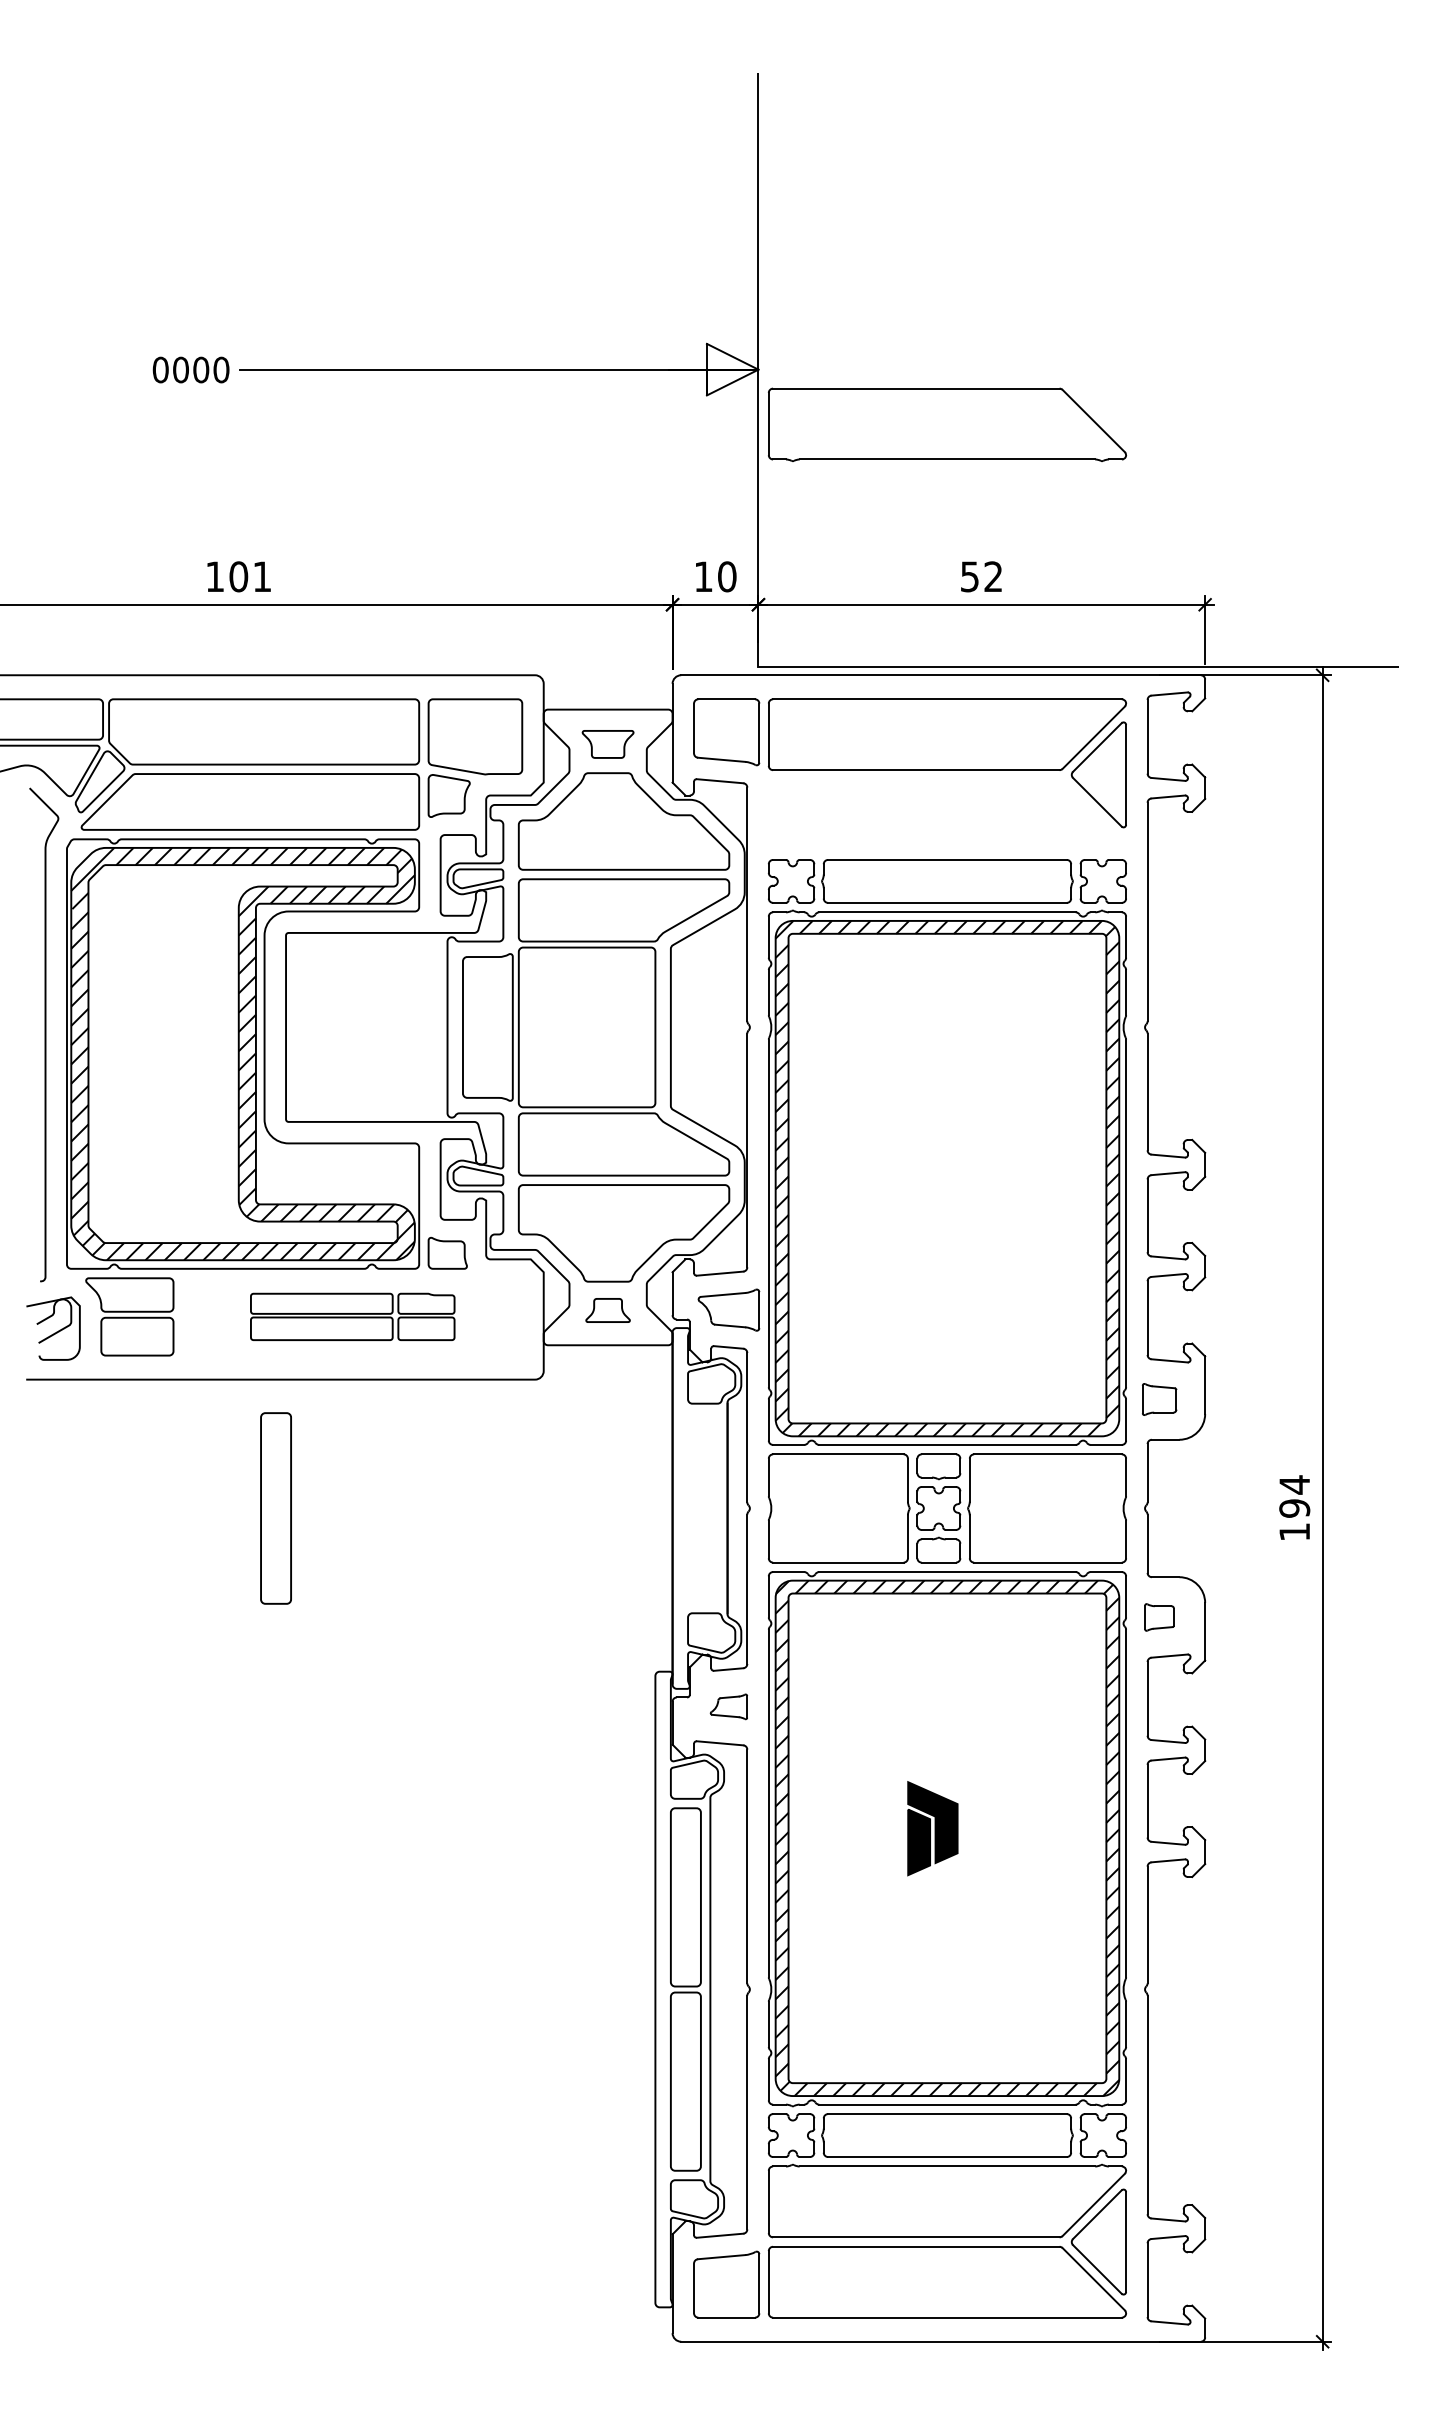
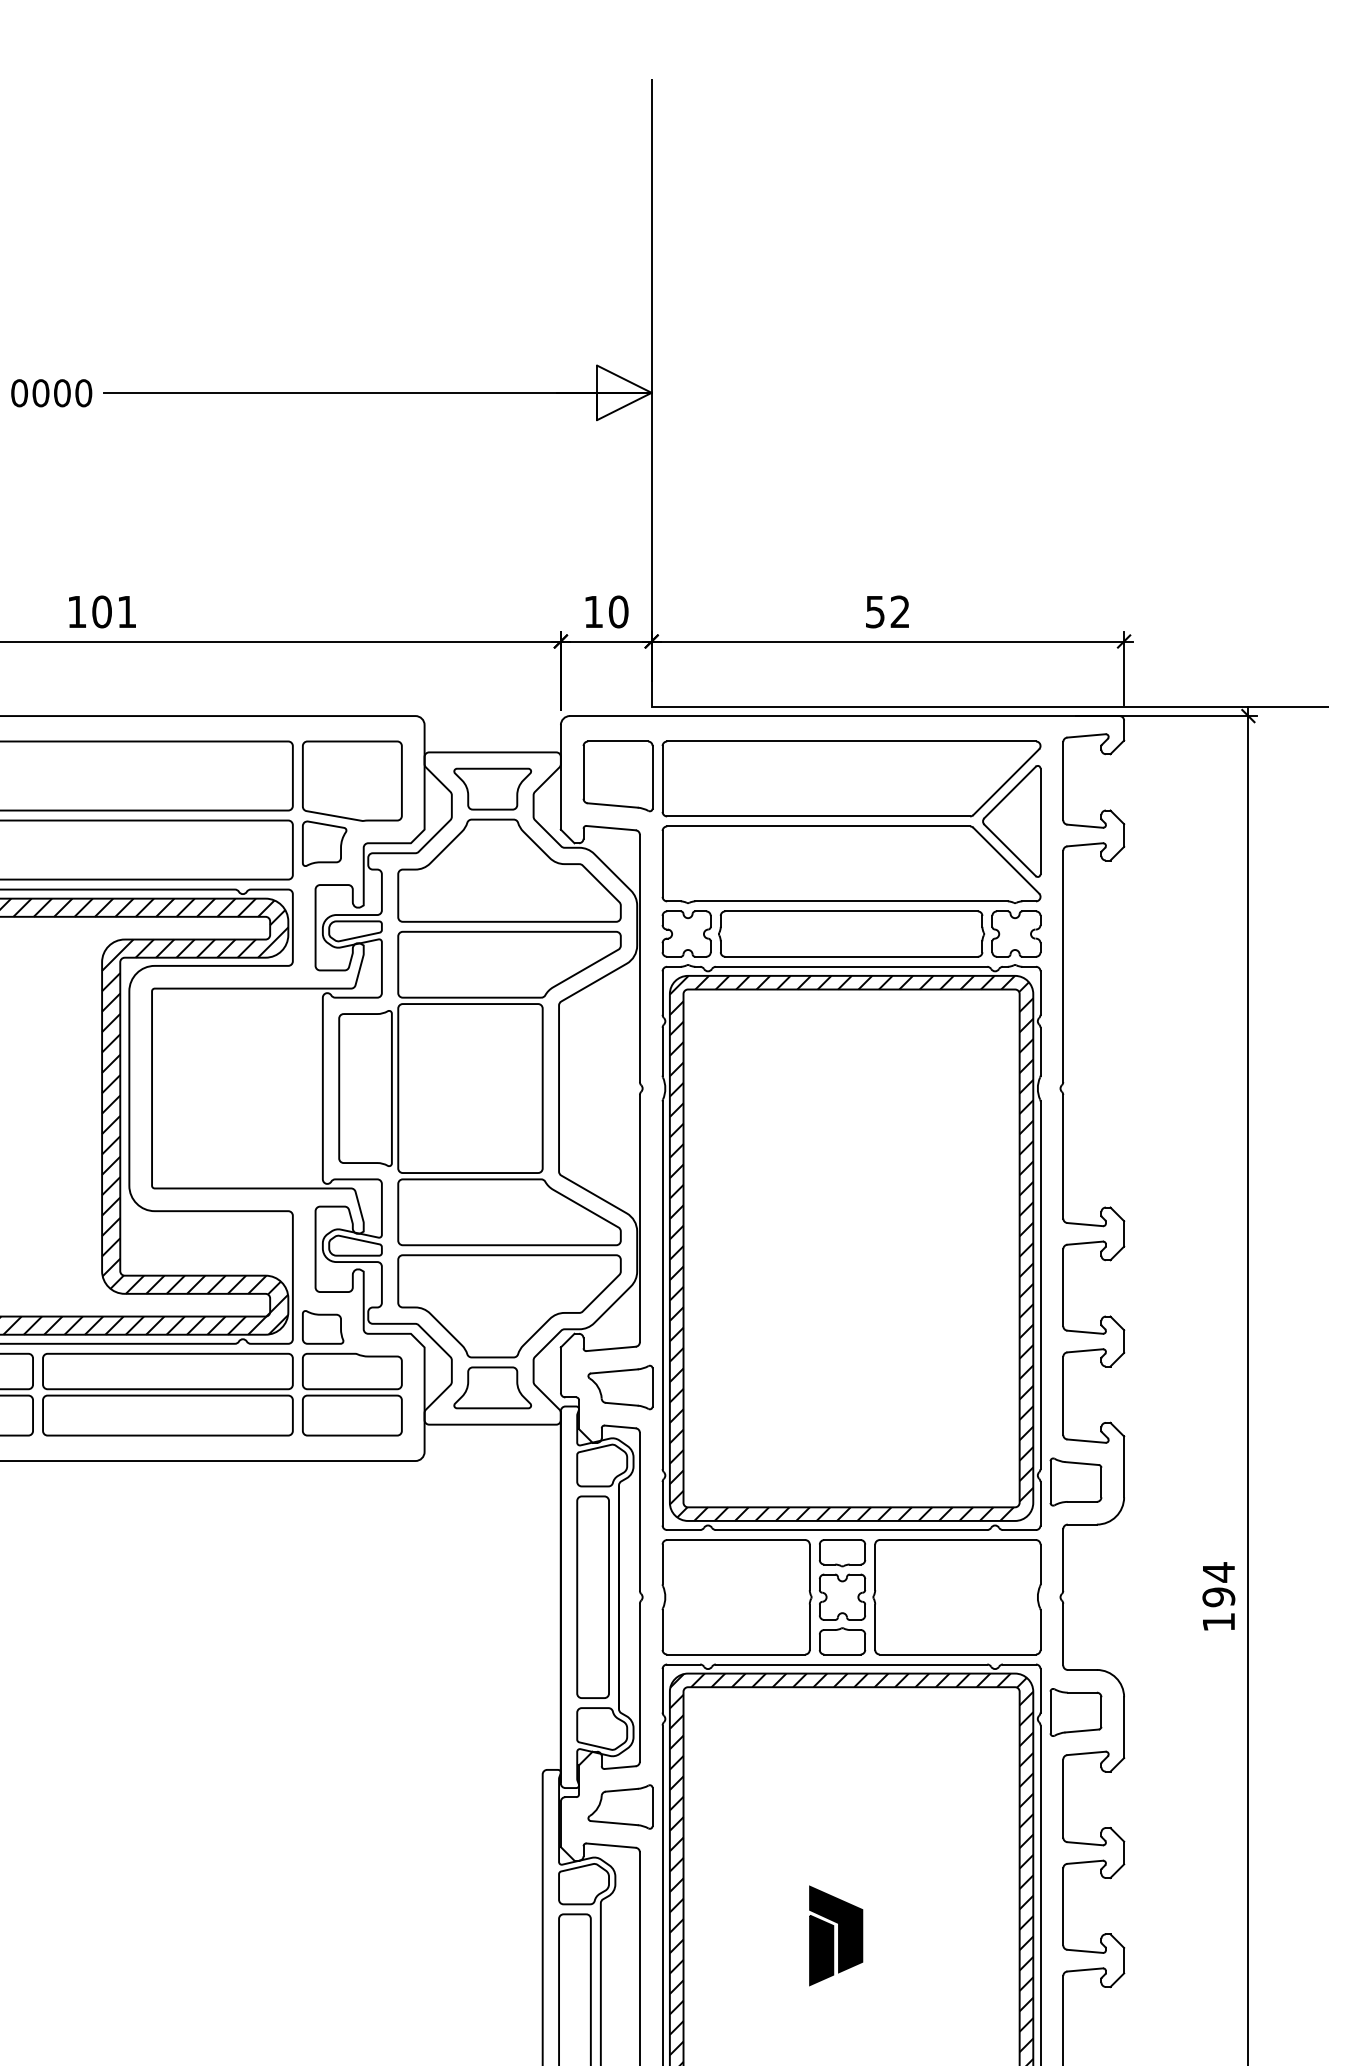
part: (947, 424) -> (851, 864), moved
part: (607, 744) -> (492, 789), size x1.43
part: (607, 1310) -> (492, 1387), size x1.67
part: (352, 1316) -> (222, 1394), size x1.67
part: (1159, 1399) -> (1075, 1482), size x1.43
part: (275, 1508) -> (592, 1597), moved
part: (1159, 1617) -> (1075, 1712), size x1.67
part: (728, 1706) -> (620, 1806), size x1.67

